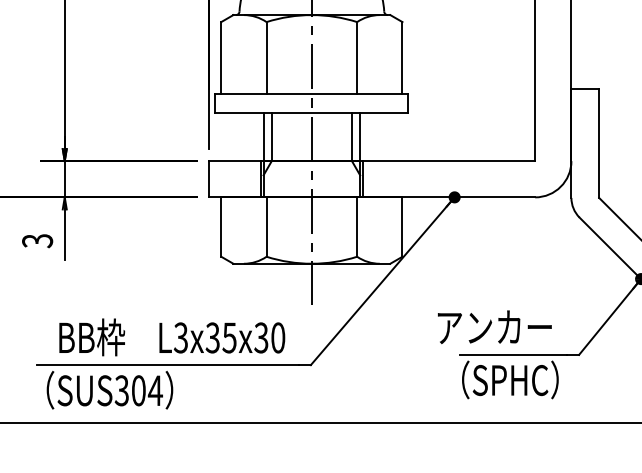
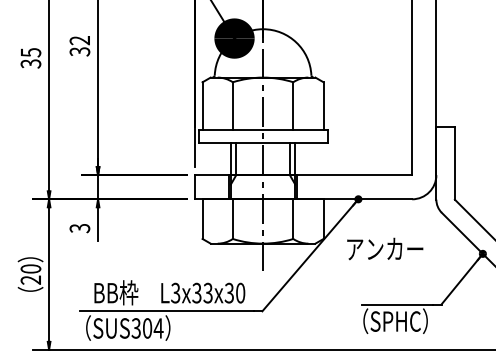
text: (495, 326) -> (385, 248), moved
text: (230, 336) -> (208, 292), L3x35x30 -> L3x33x30

